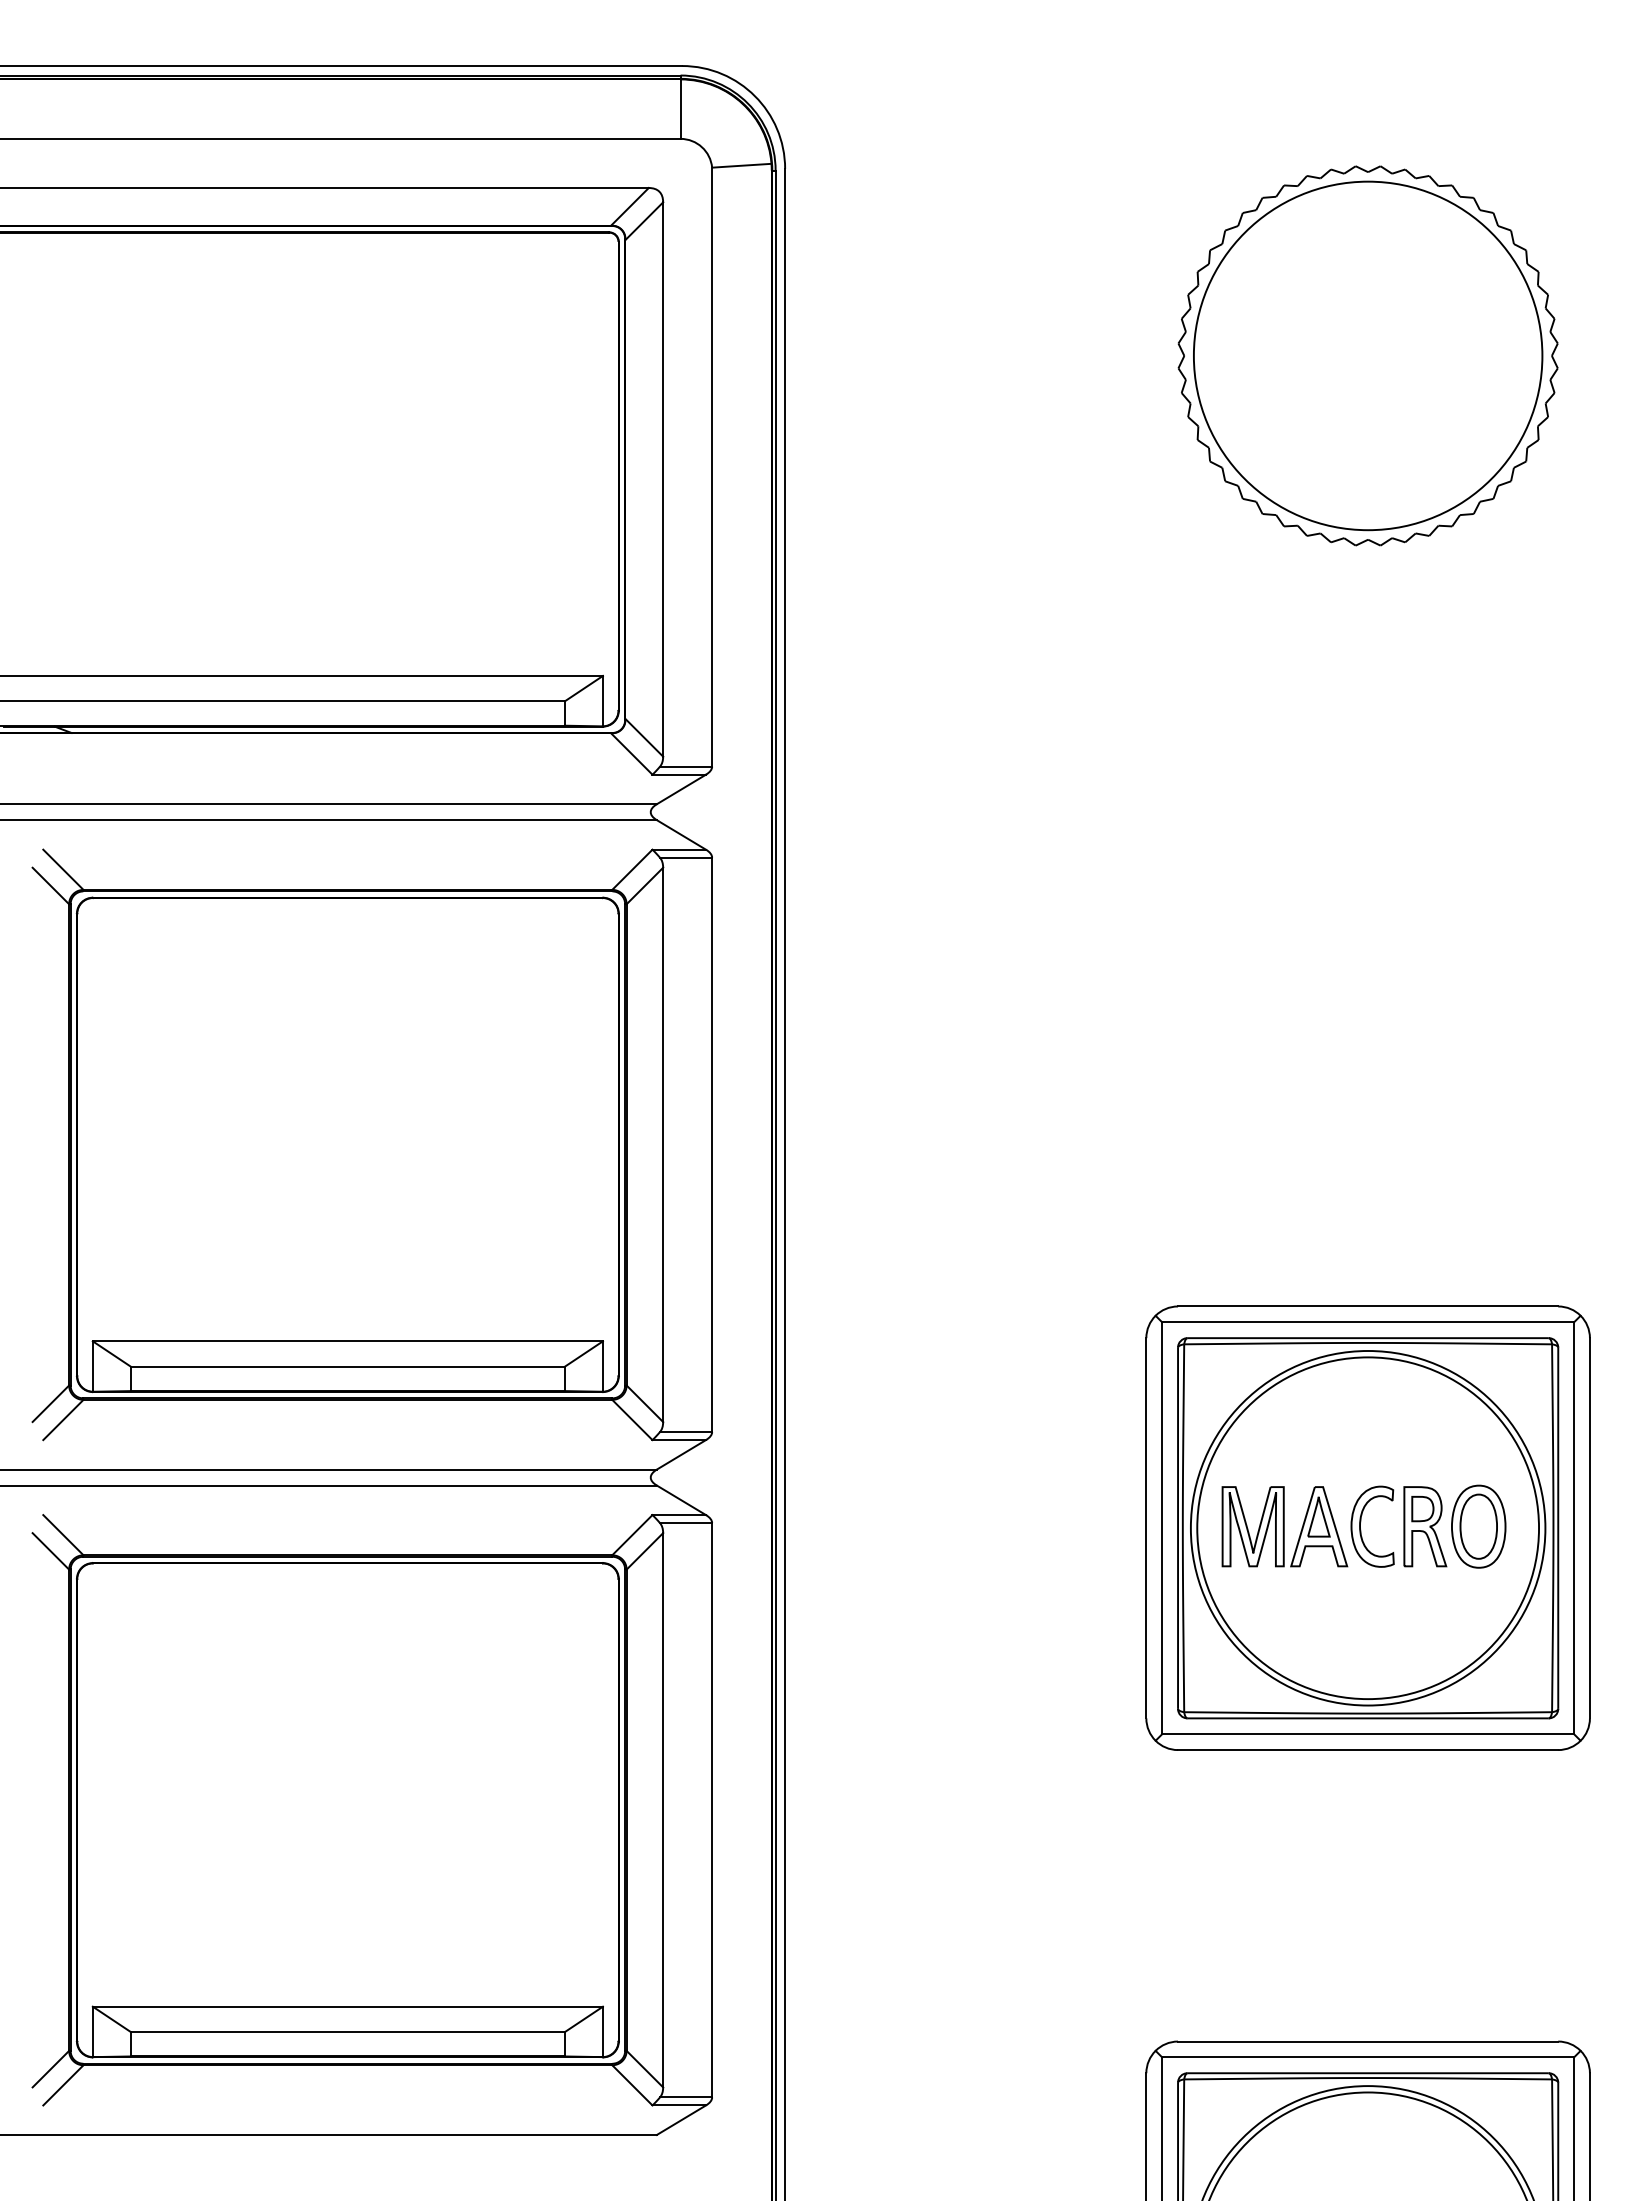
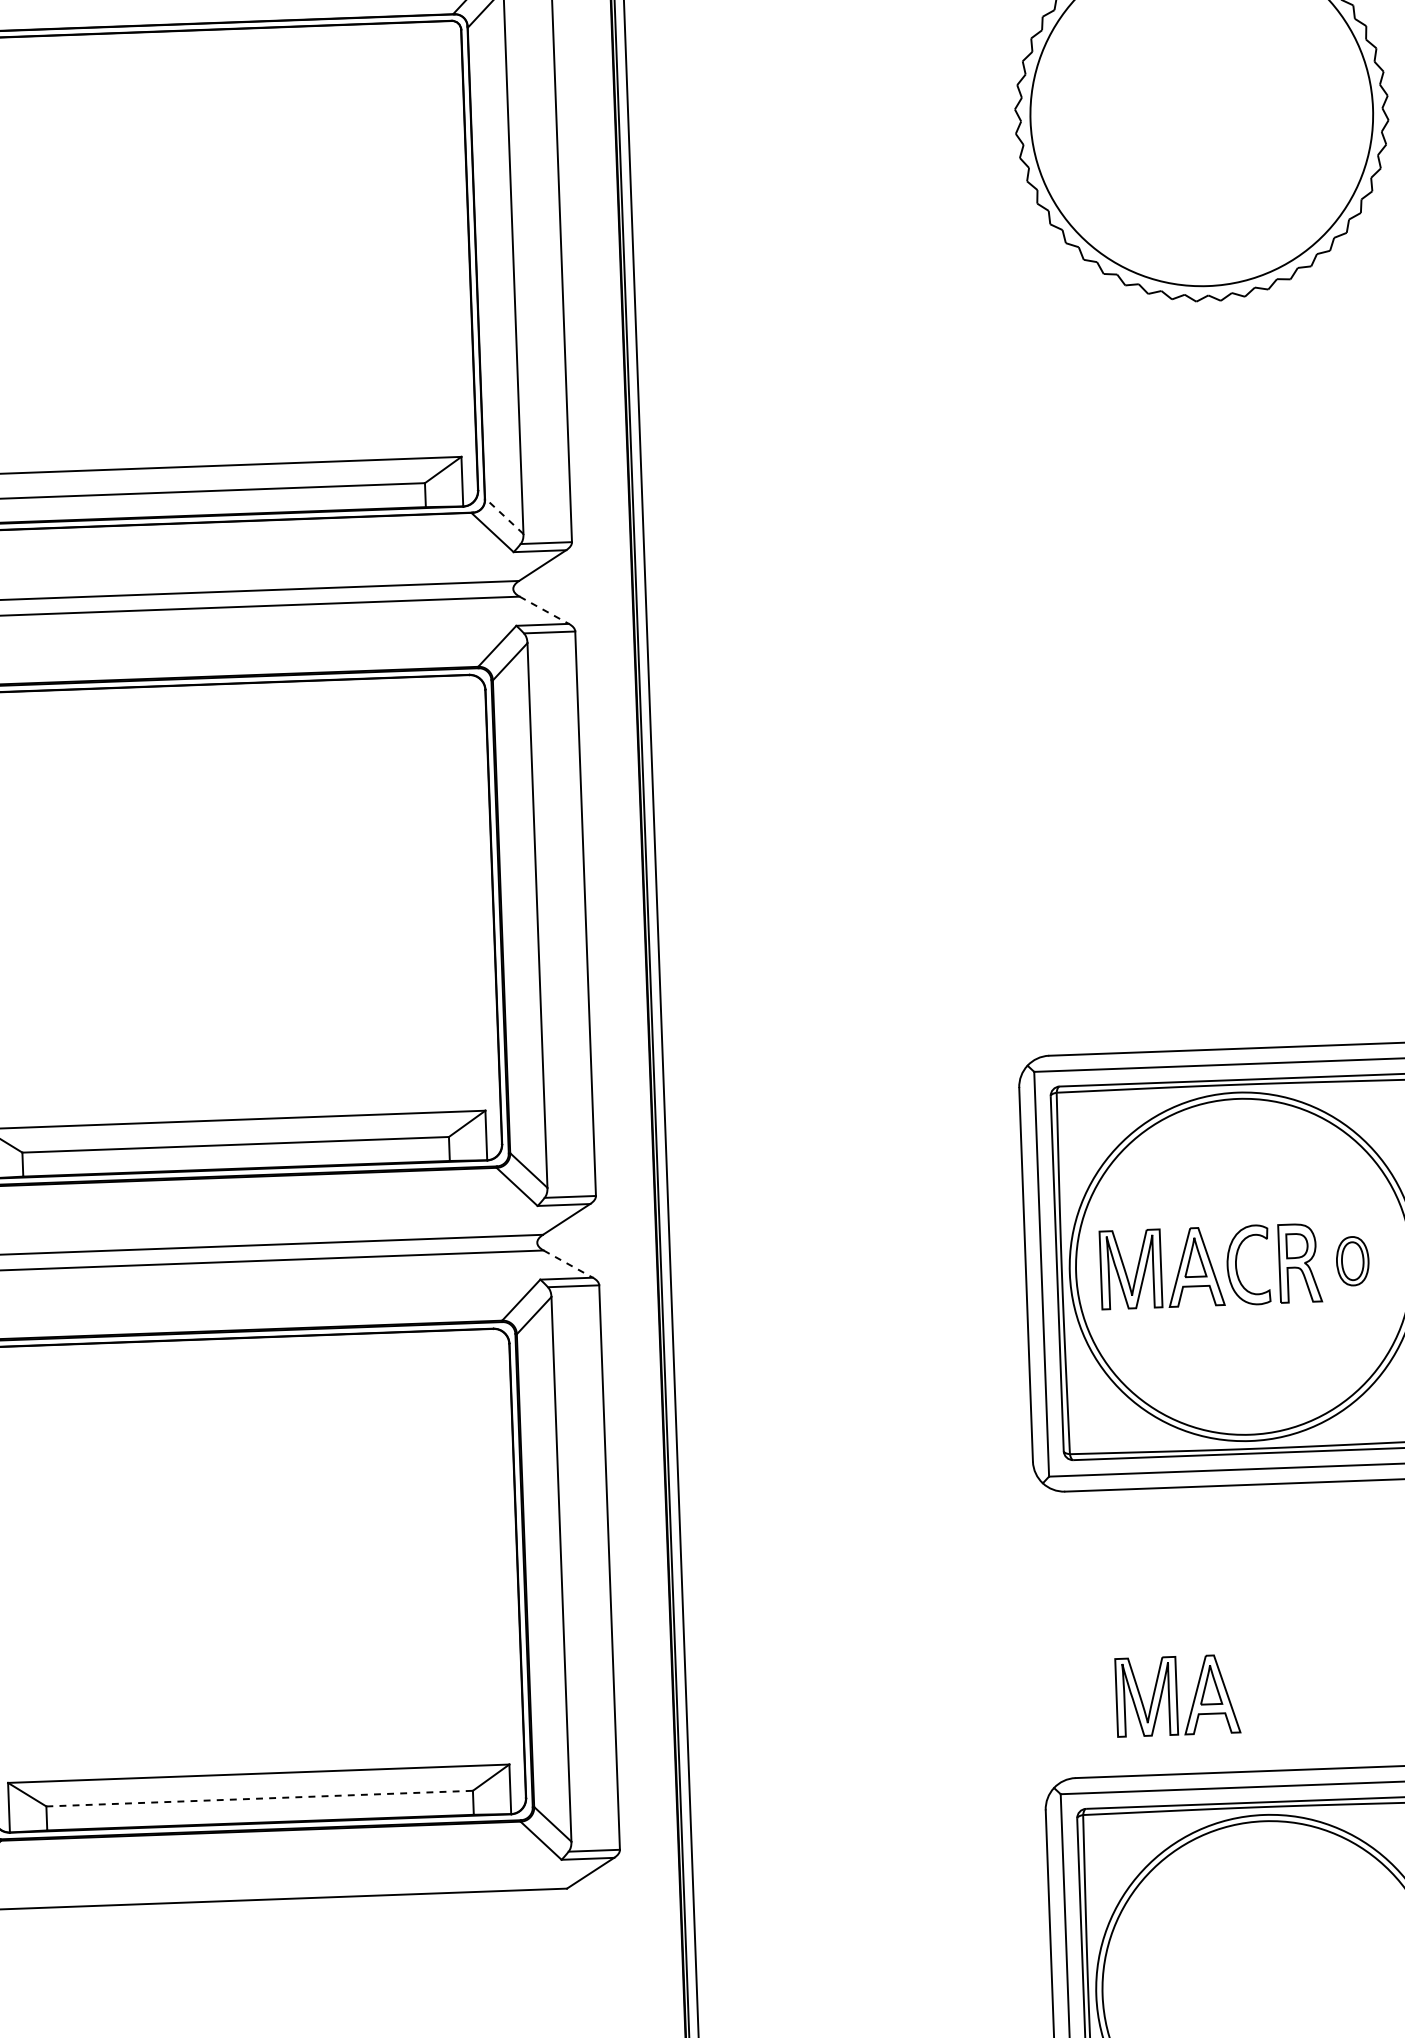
line: (644, 737) -> (504, 515), solid -> dashed
line: (681, 834) -> (544, 609), solid -> dashed
line: (681, 1500) -> (568, 1264), solid -> dashed
part: (1478, 1526) -> (1352, 1261), size x0.6
part: (1284, 1961) -> (1177, 1695), added
line: (348, 2032) -> (260, 1799), solid -> dashed

